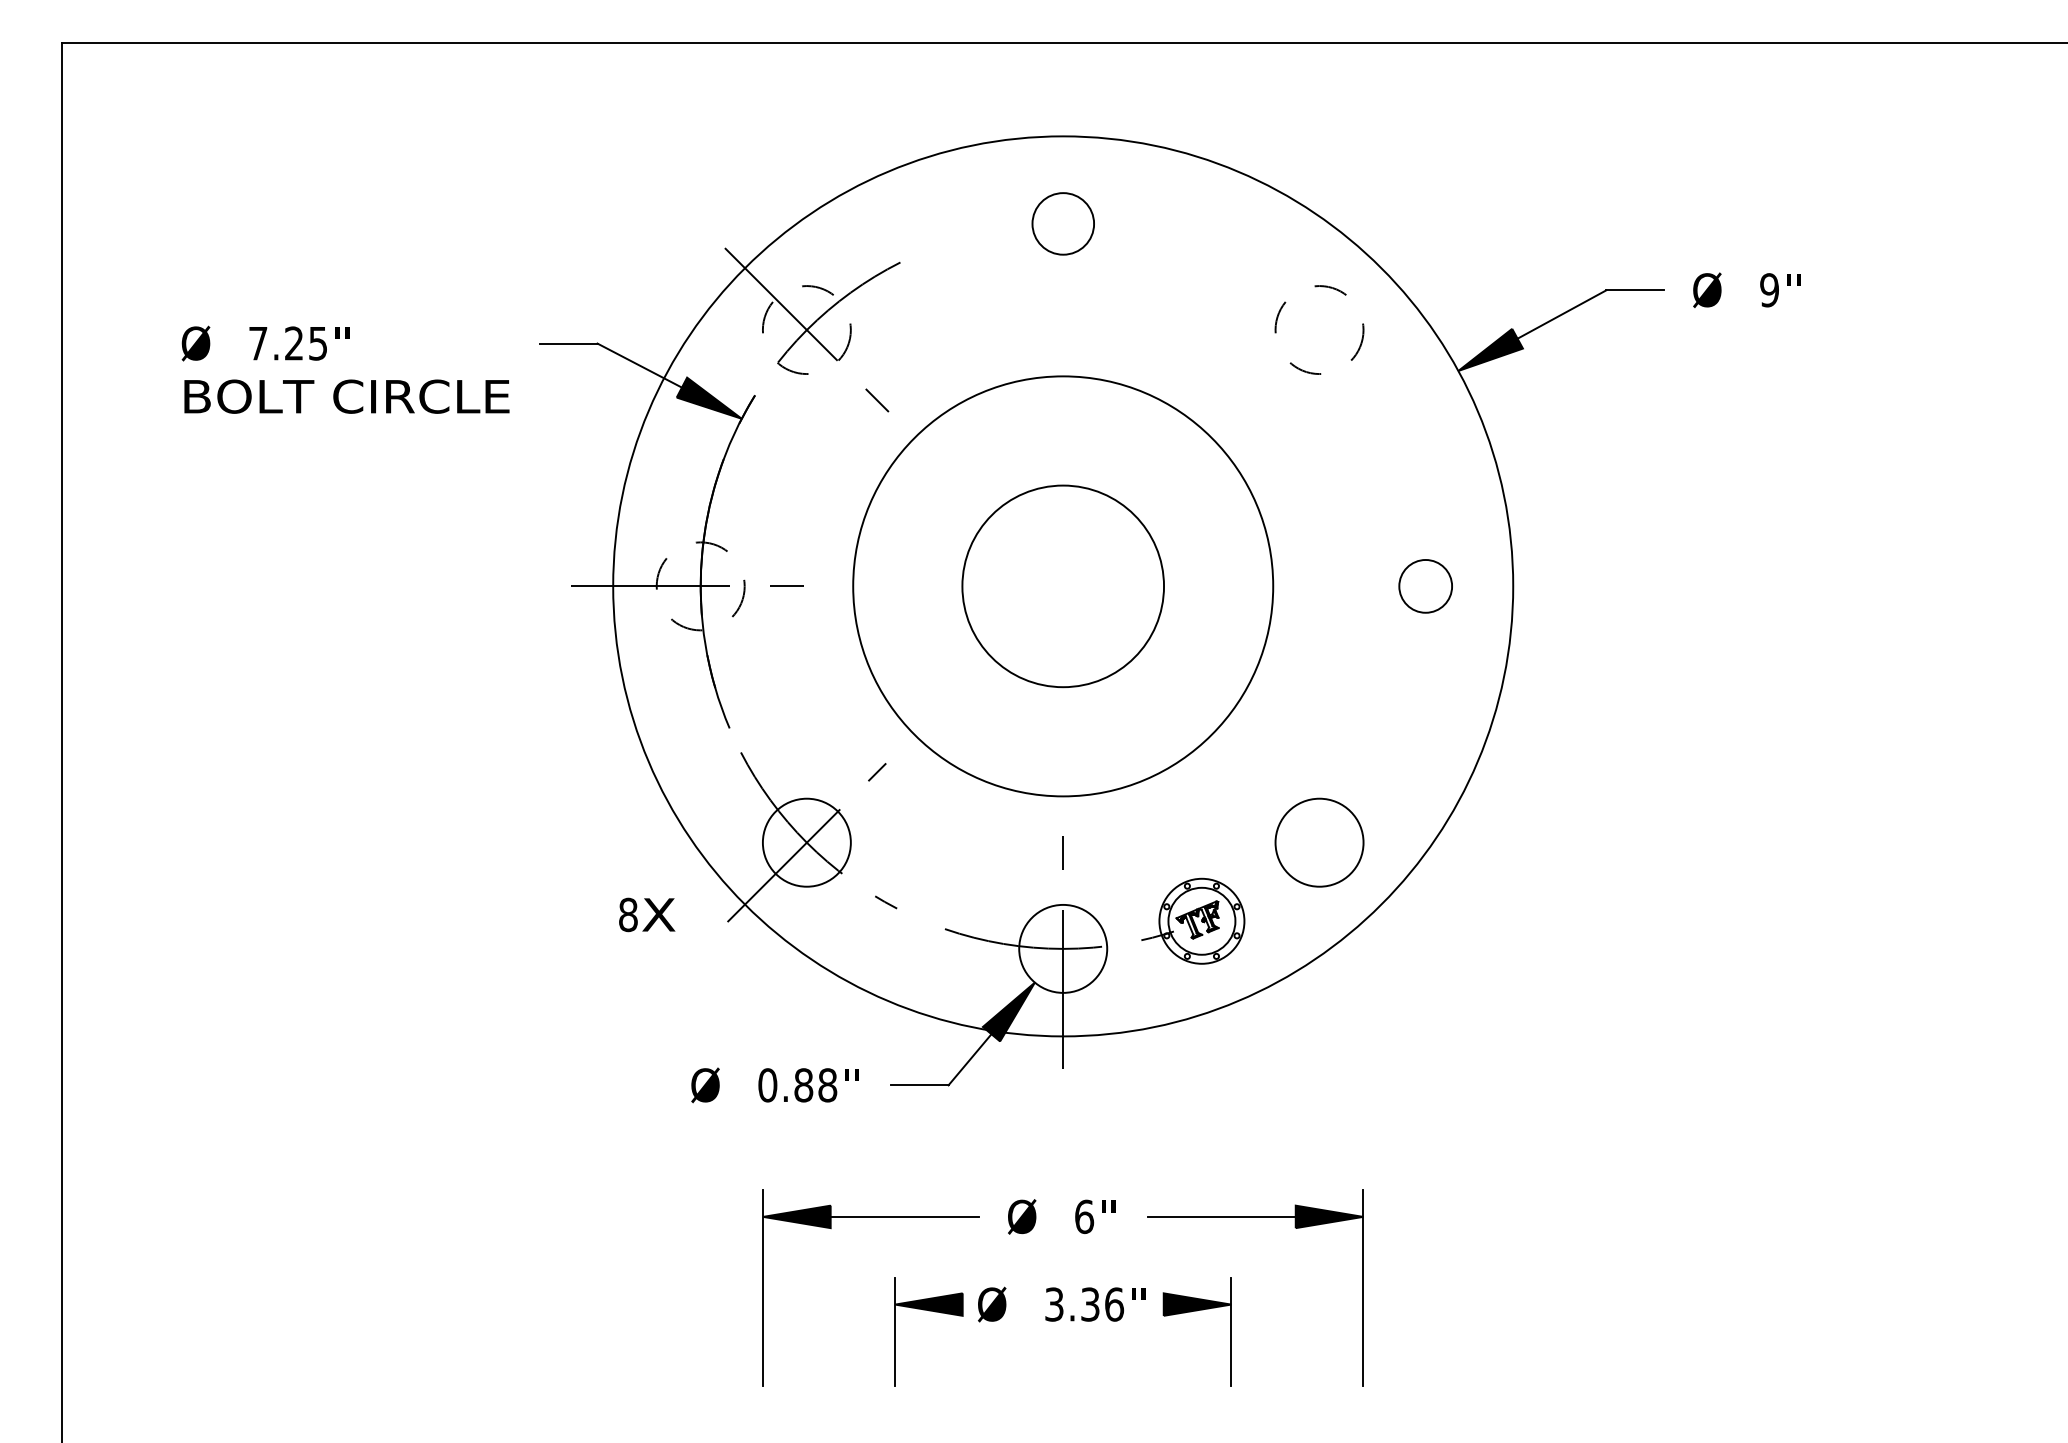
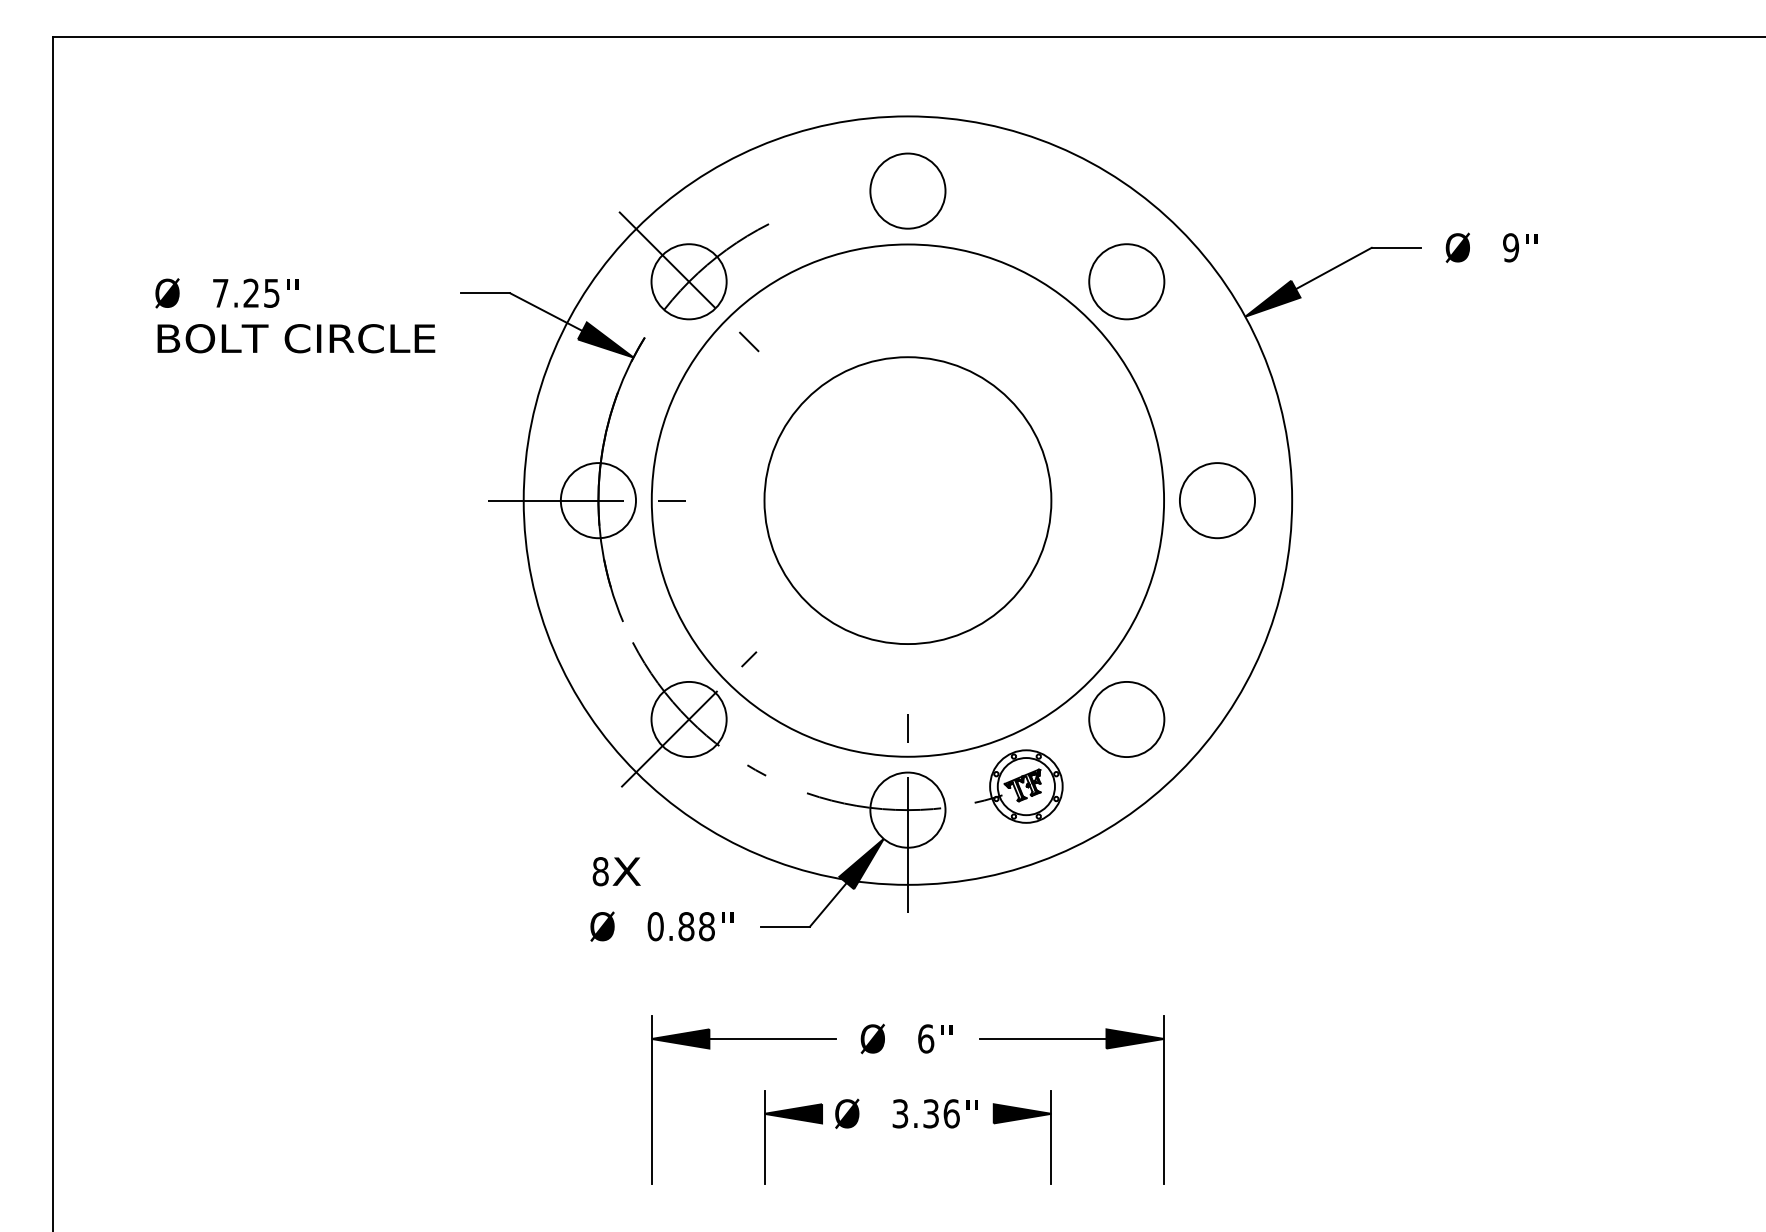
circle: (1063, 223) -> (908, 190), size x1.43
circle: (806, 330) -> (688, 282), dashed -> solid
circle: (1319, 330) -> (1126, 282), dashed -> solid
circle: (700, 586) -> (598, 500), dashed -> solid
circle: (1063, 586) -> (908, 500), size x1.43
circle: (1063, 586) -> (908, 500), size x1.67
circle: (1425, 586) -> (1217, 500), size x1.67
text: (647, 914) -> (617, 871), moved

